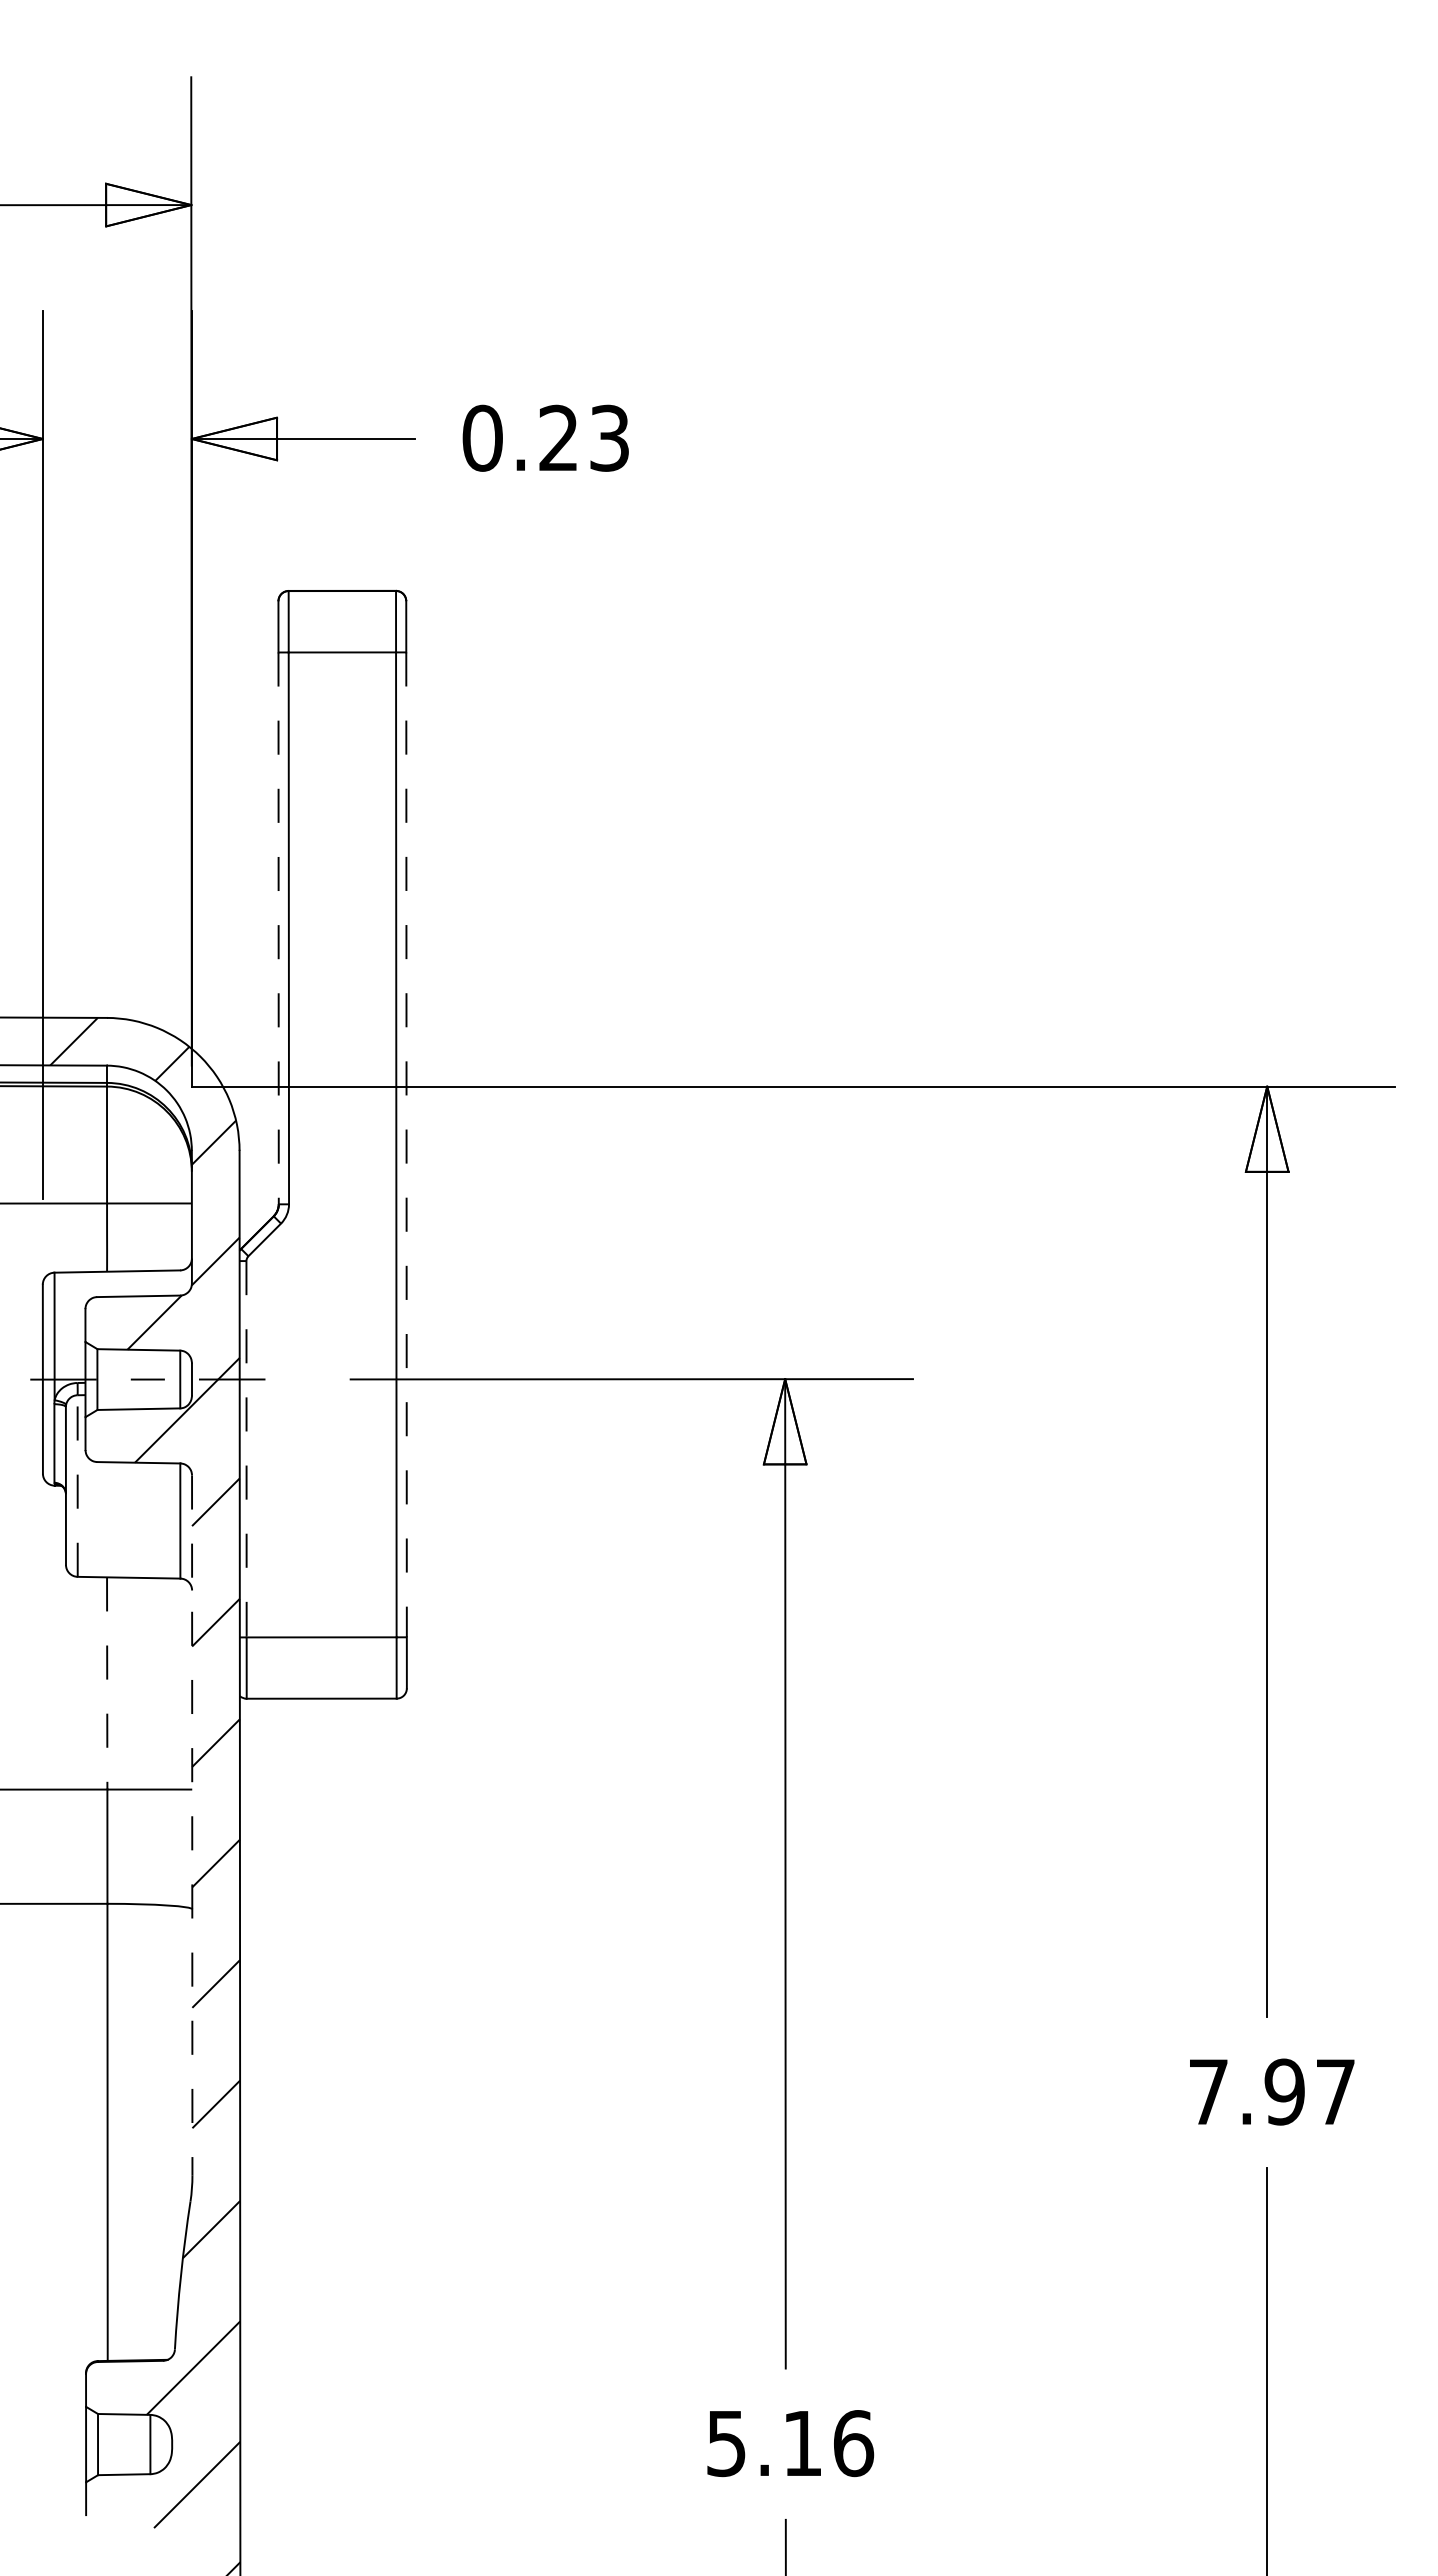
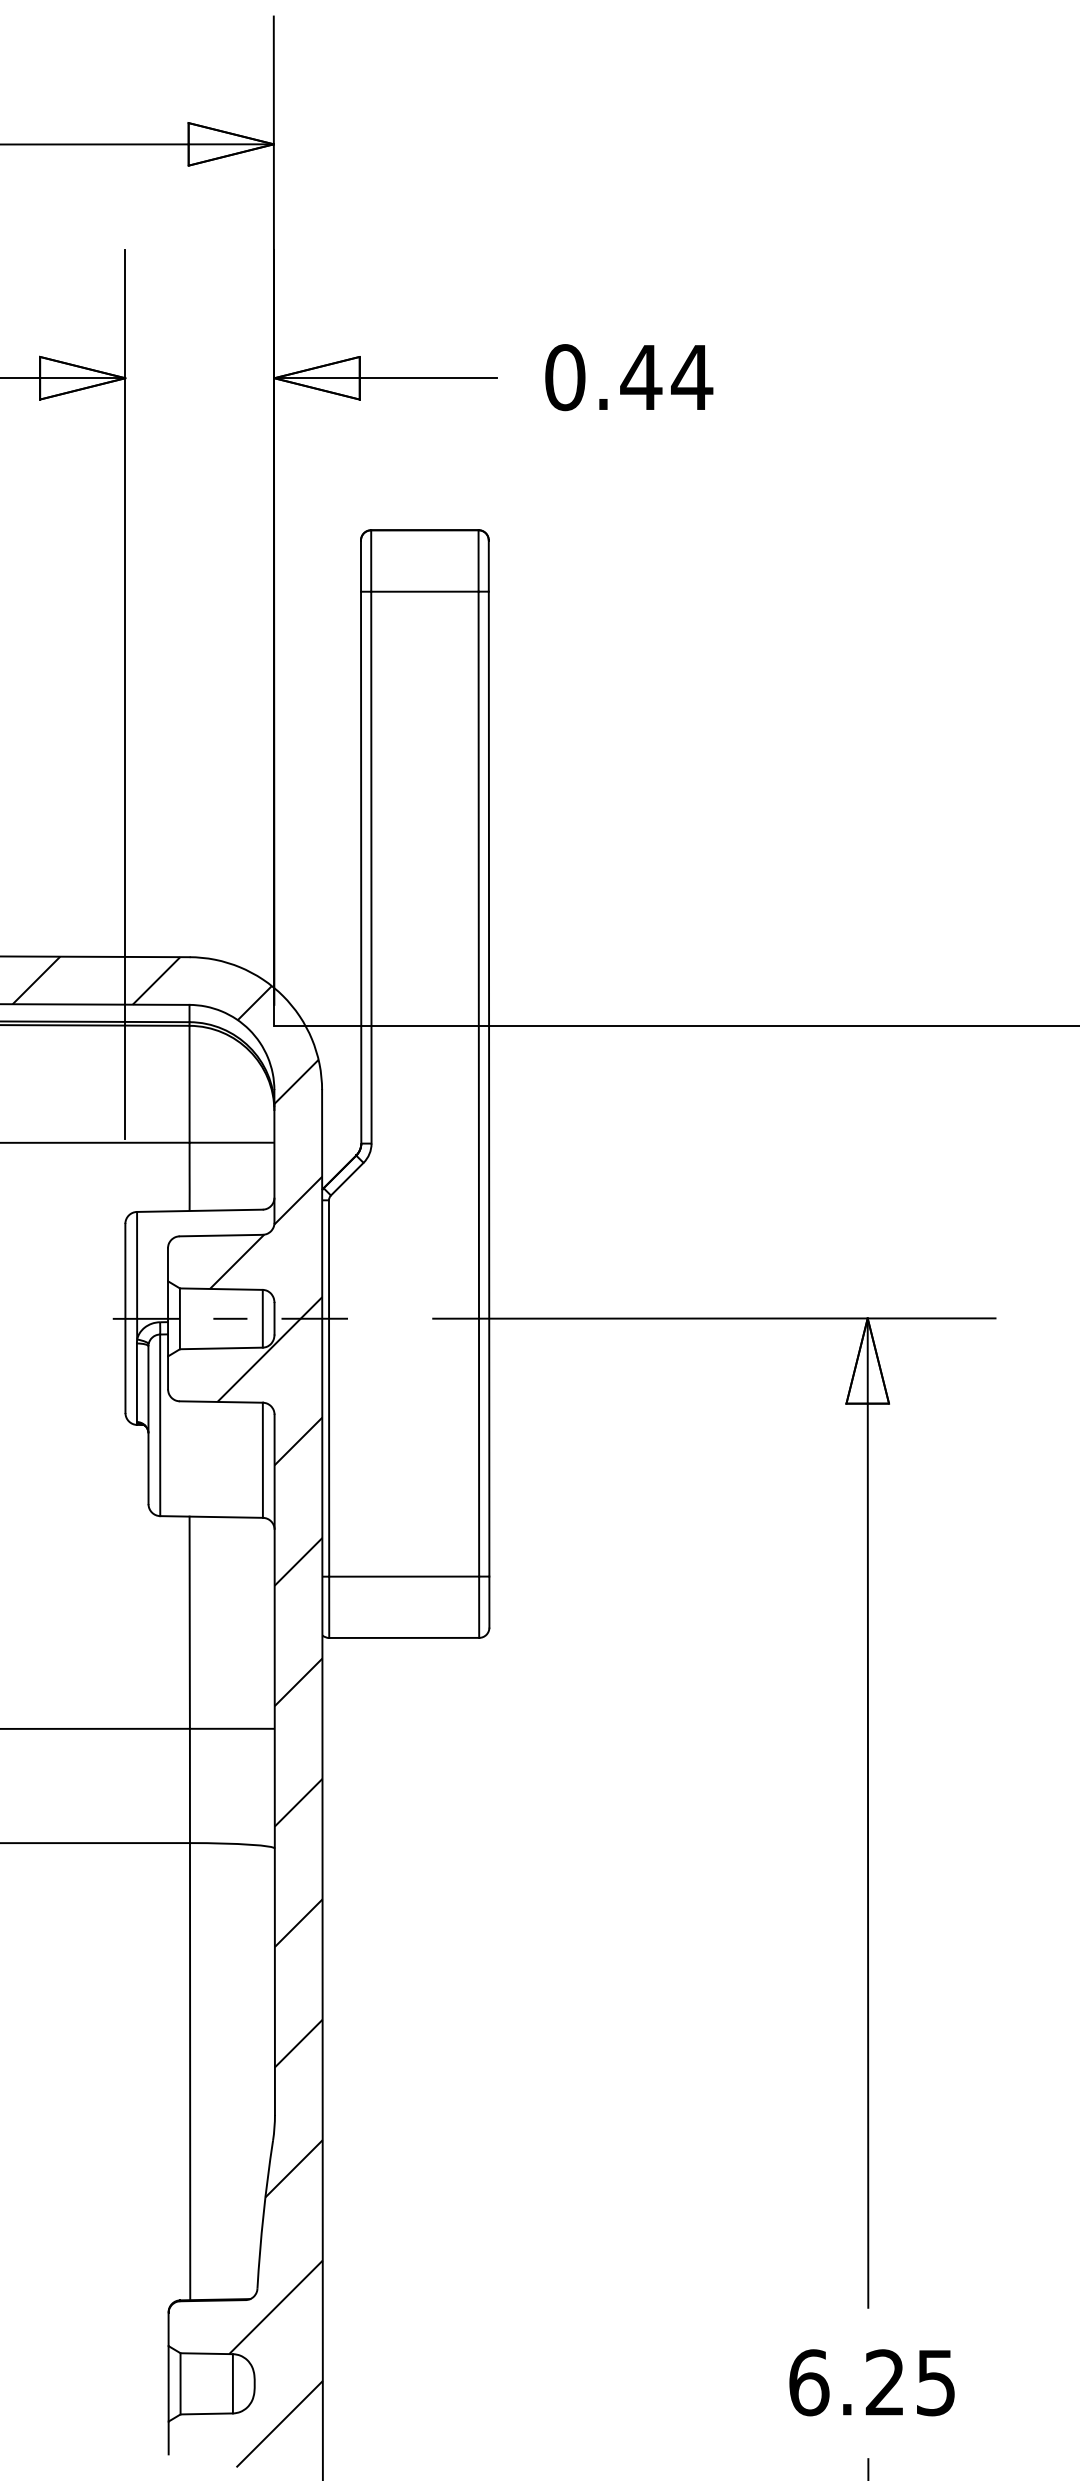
text: (583, 437) -> (666, 376), 0.23 -> 0.44
line: (278, 928) -> (361, 867), dashed -> solid
line: (406, 1145) -> (489, 1084), dashed -> solid
line: (246, 1449) -> (329, 1388), dashed -> solid
line: (77, 1486) -> (160, 1425), dashed -> solid
line: (107, 1683) -> (190, 1622), dashed -> solid
line: (192, 1826) -> (275, 1765), dashed -> solid
text: (790, 2443) -> (873, 2382), 5.16 -> 6.25

